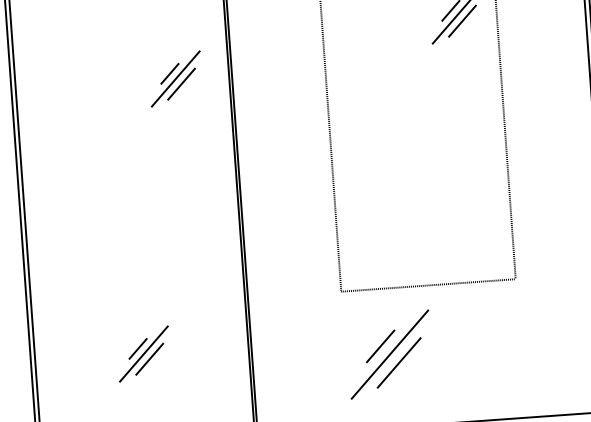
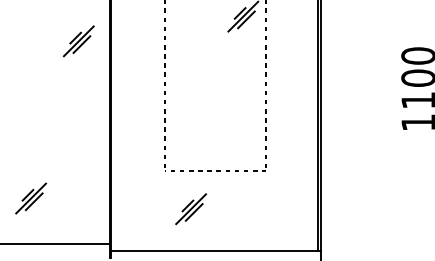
part: (144, 353) -> (31, 198), moved
part: (391, 355) -> (191, 209), size x0.62

